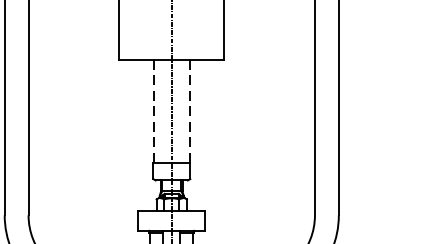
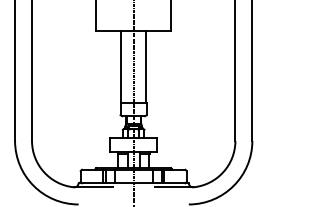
line: (189, 110) -> (146, 66), dashed -> solid
line: (154, 111) -> (121, 67), dashed -> solid

